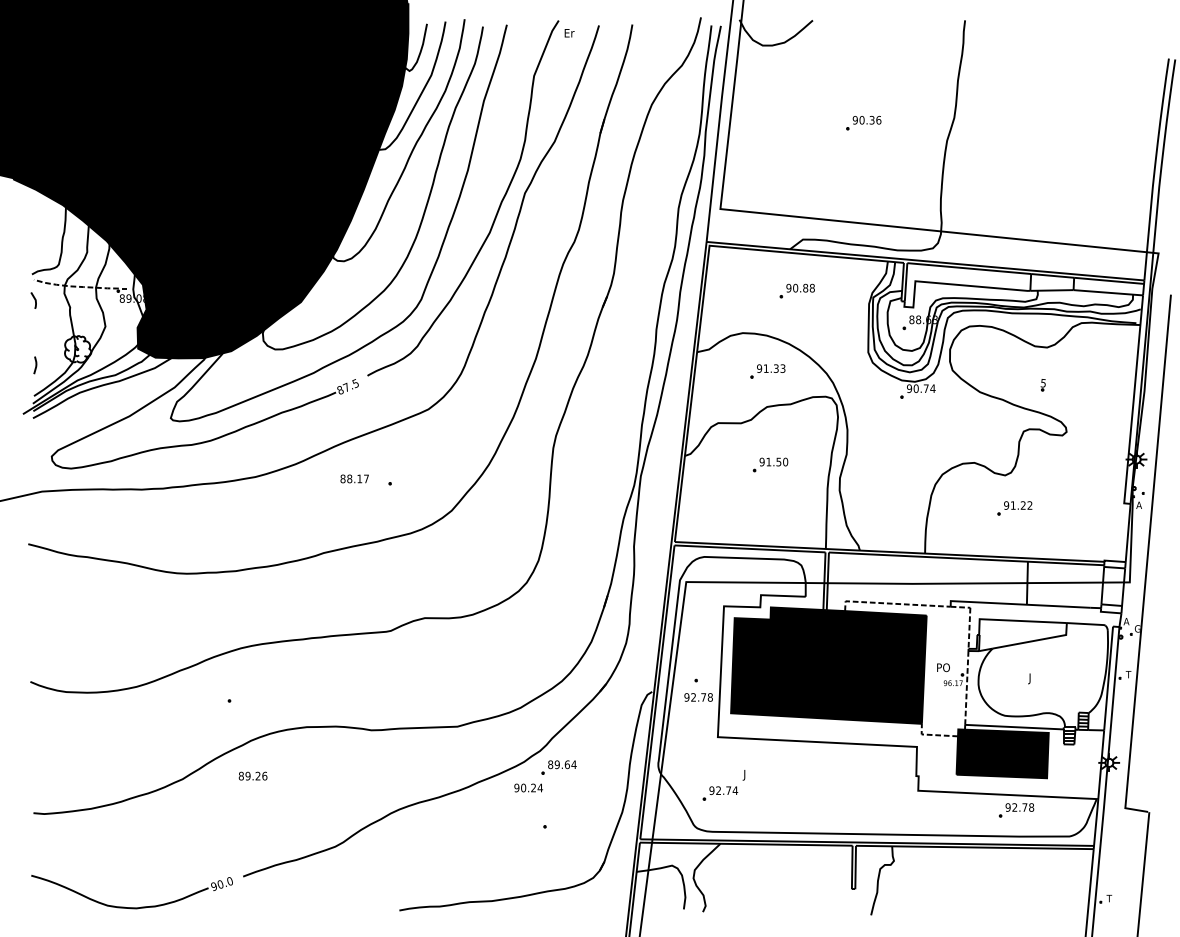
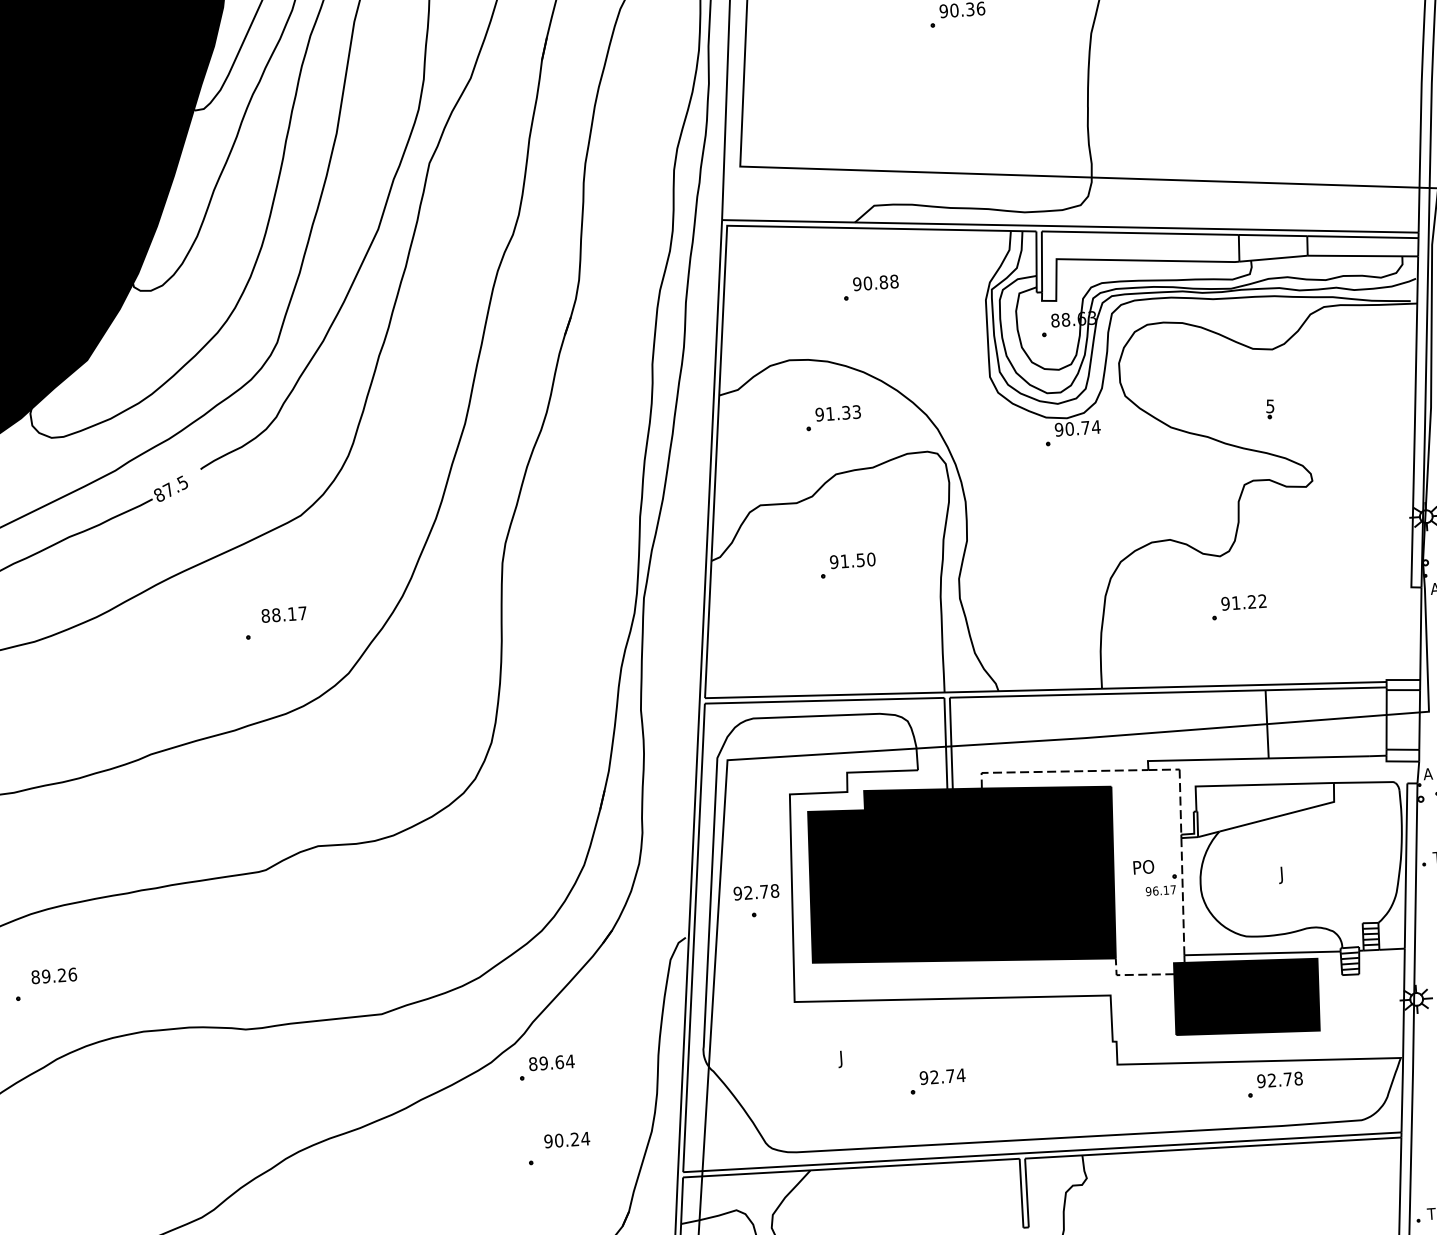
text: (354, 478) -> (283, 613), moved
text: (698, 697) -> (756, 892), moved
text: (252, 775) -> (53, 974), moved
text: (528, 787) -> (566, 1139), moved
part: (720, 793) -> (937, 1081), moved

